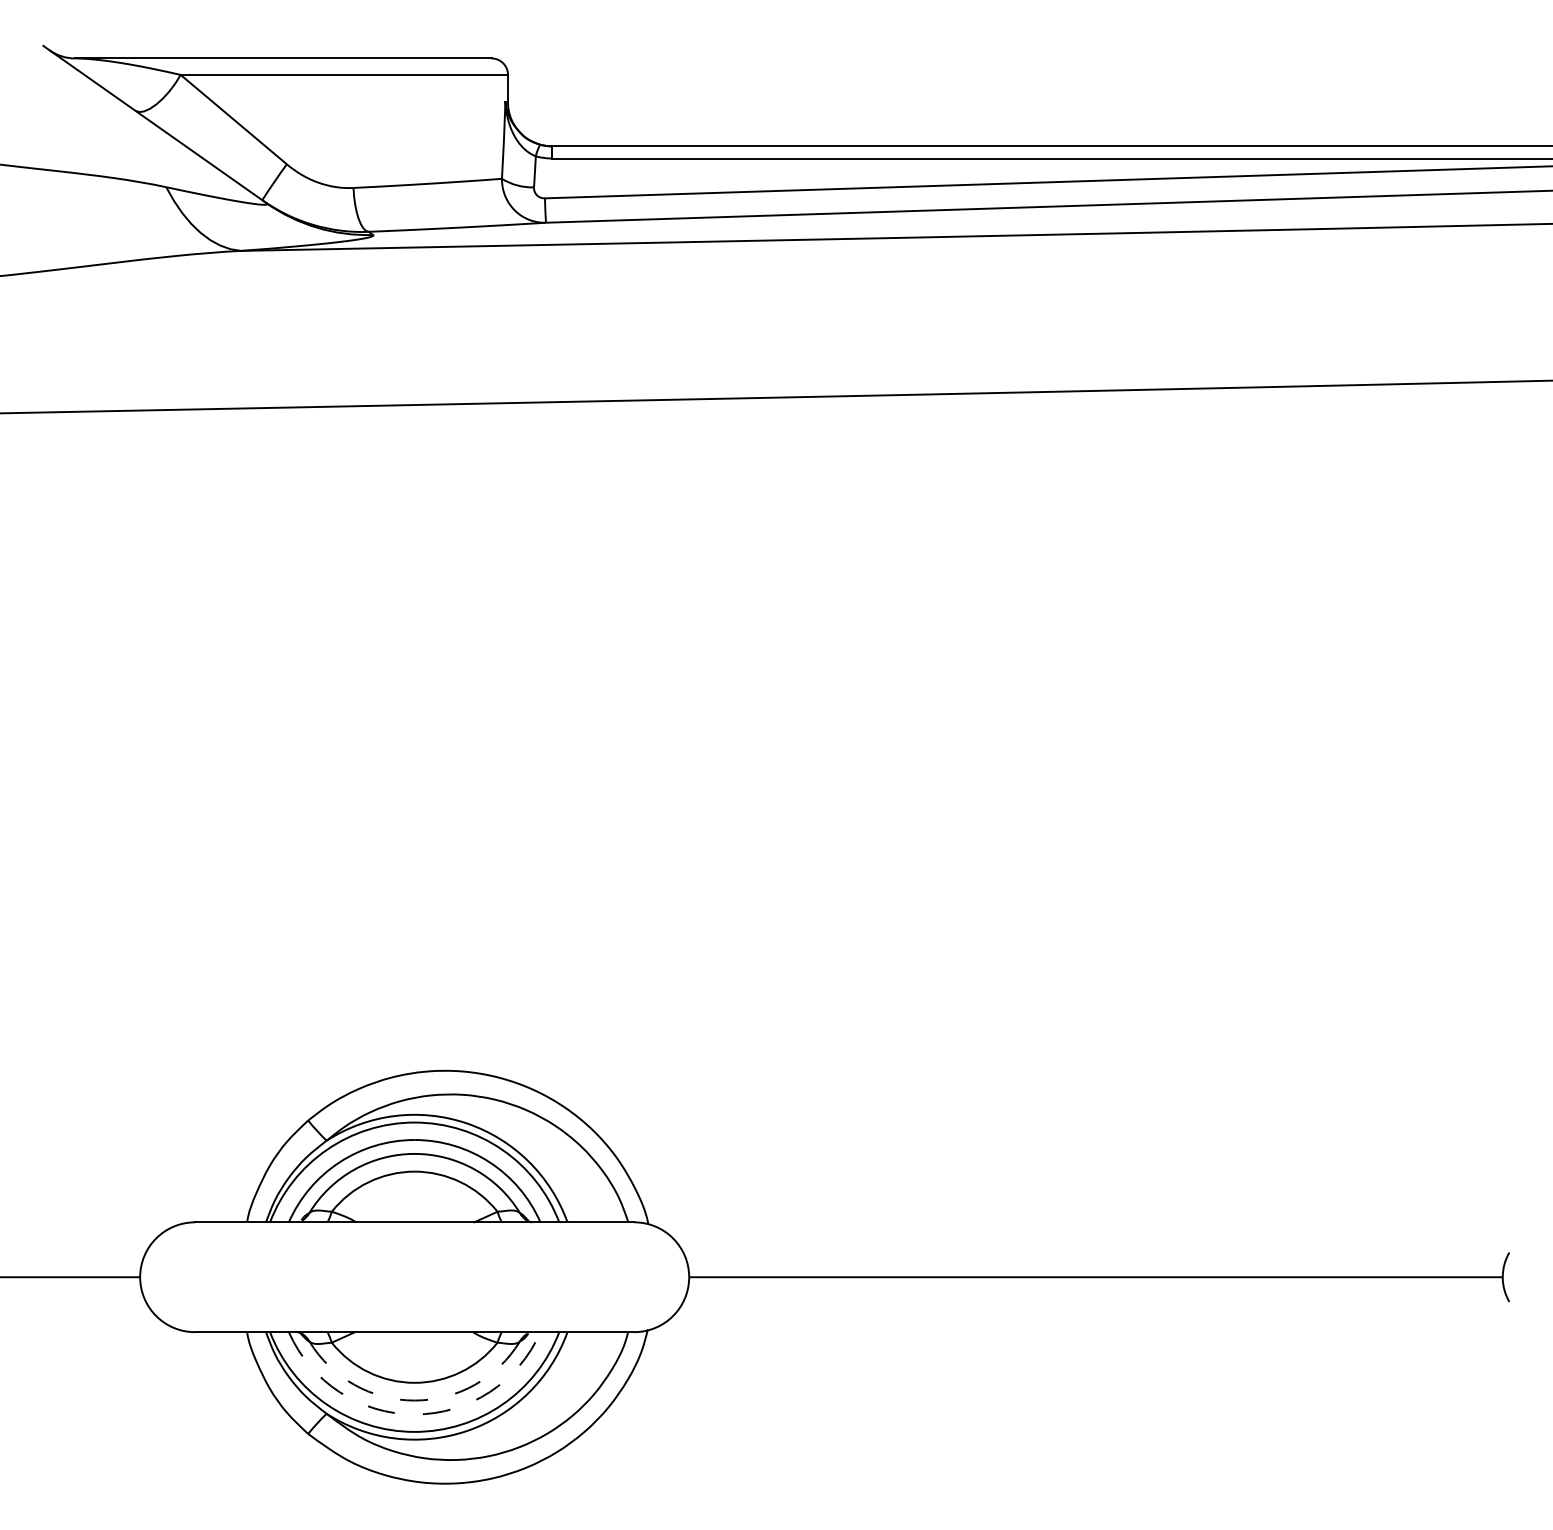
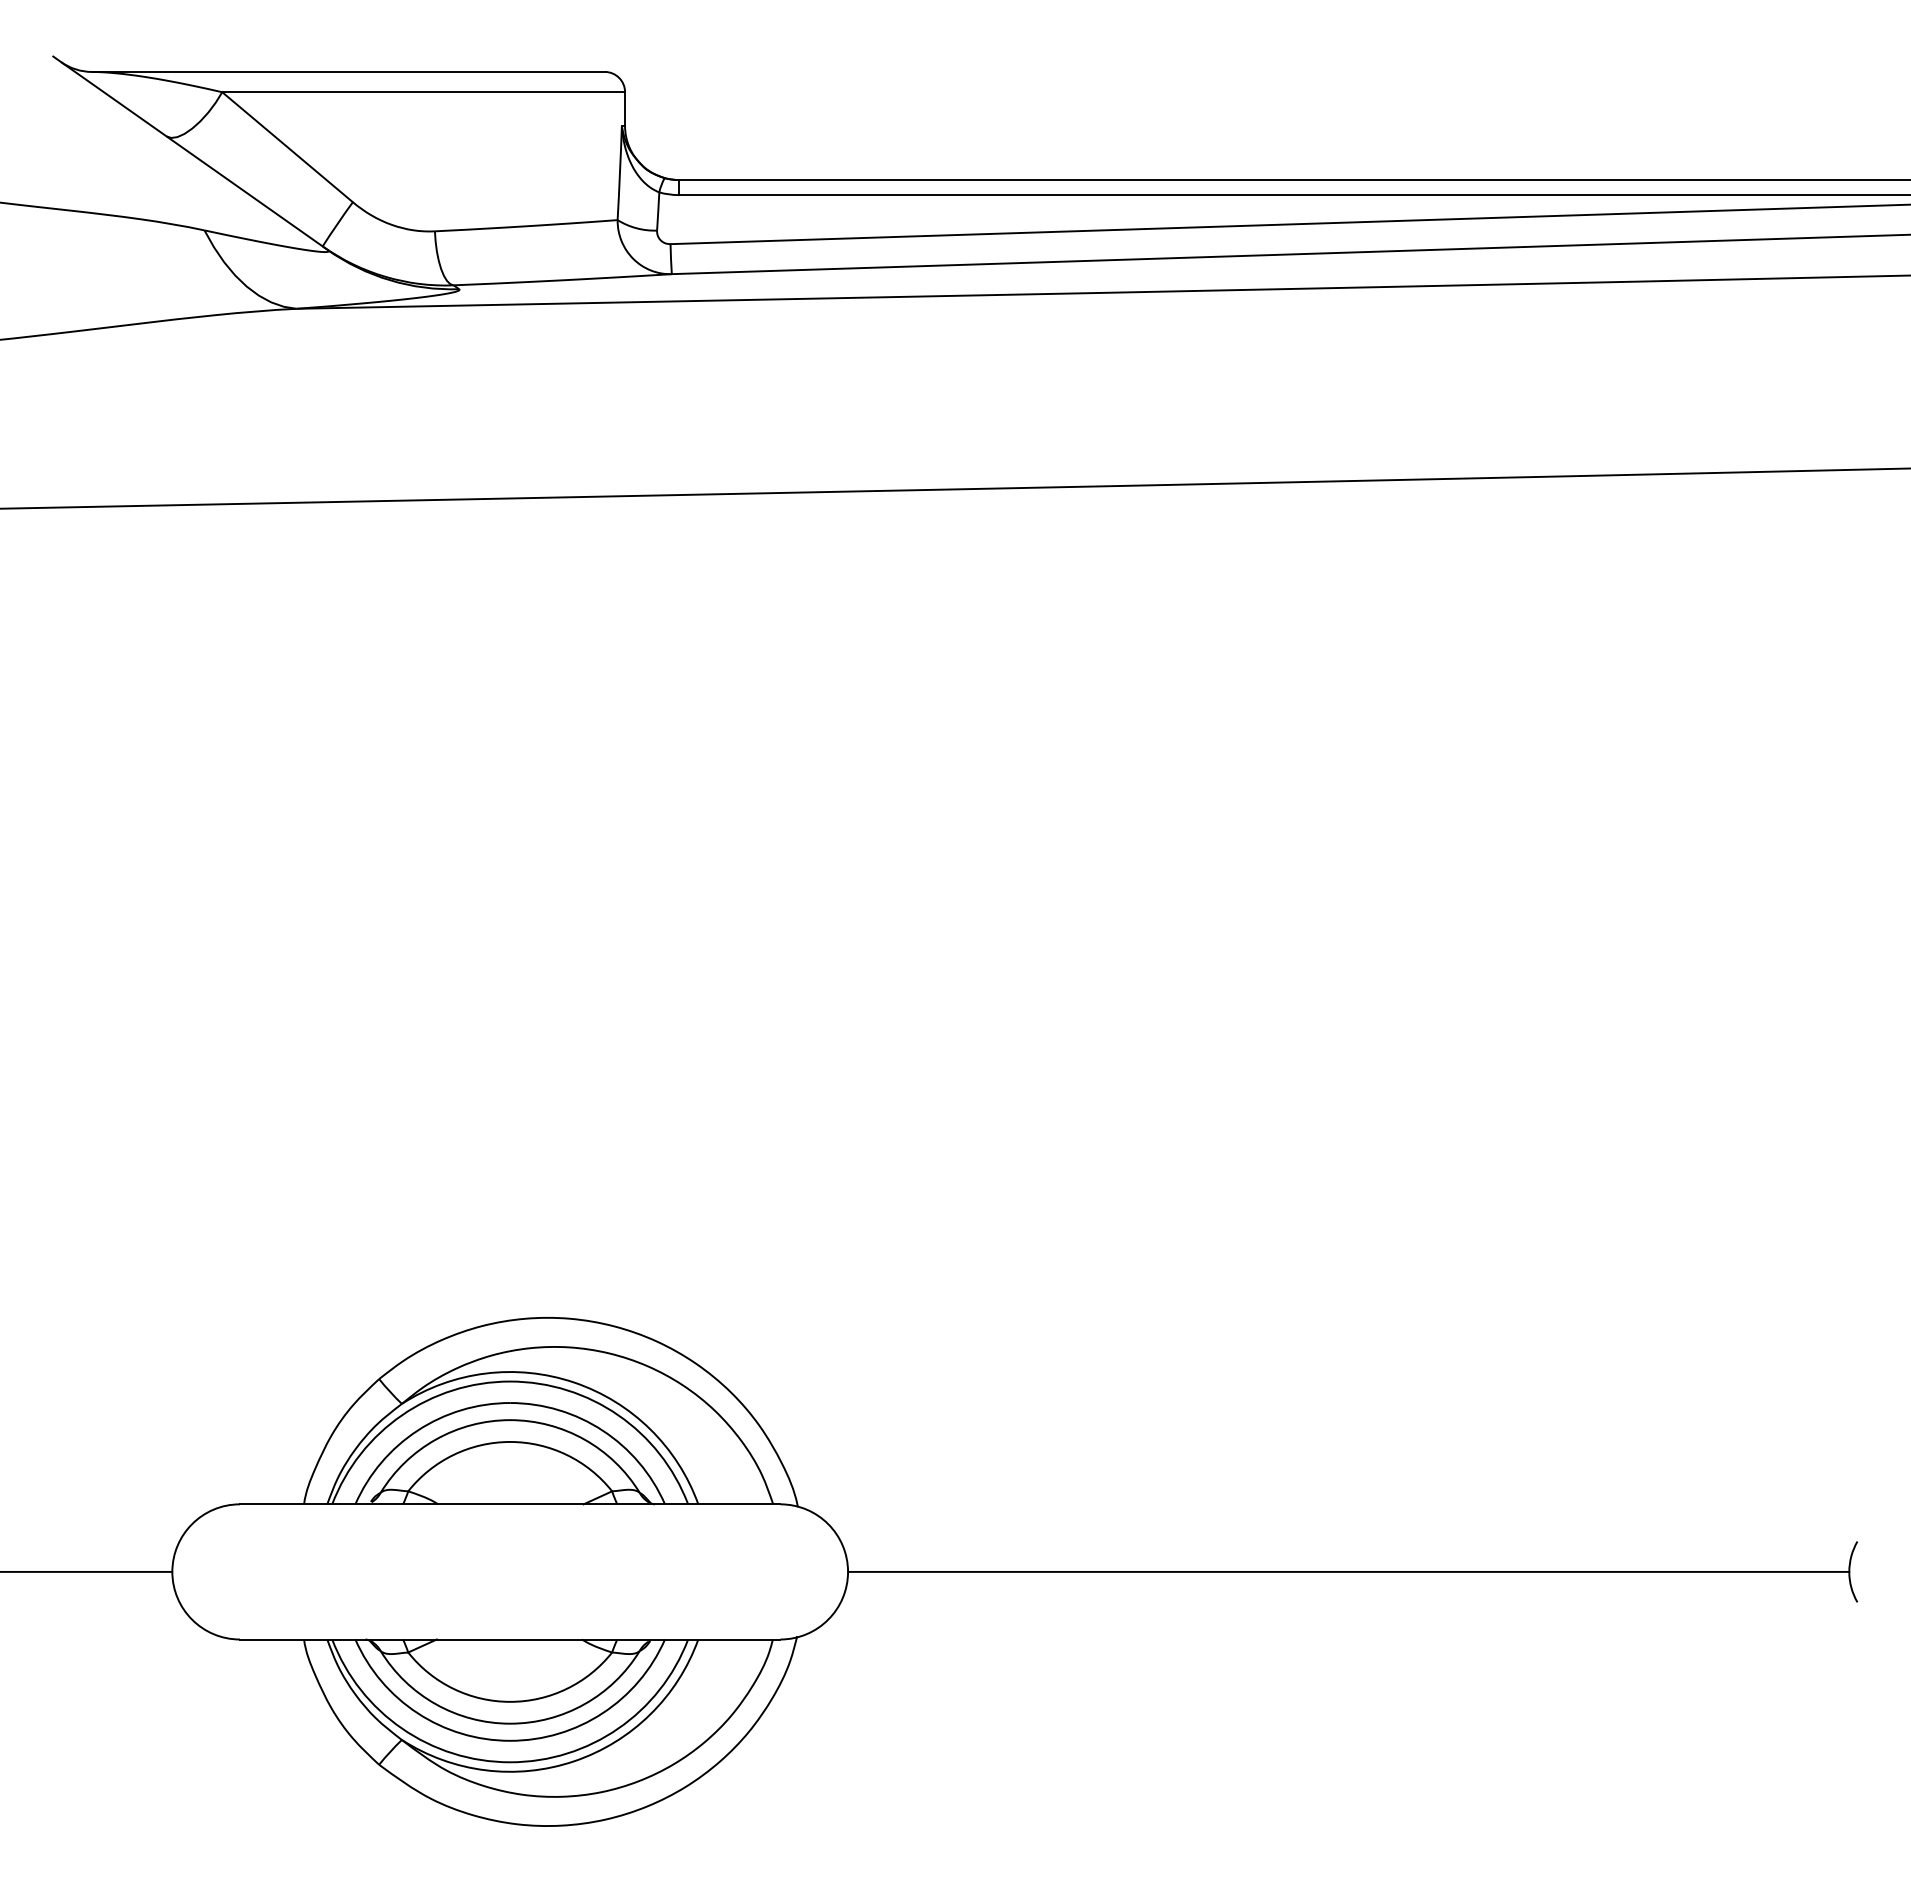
arc: (414, 1400) -> (509, 1723), dashed -> solid
arc: (414, 1414) -> (509, 1740), dashed -> solid

